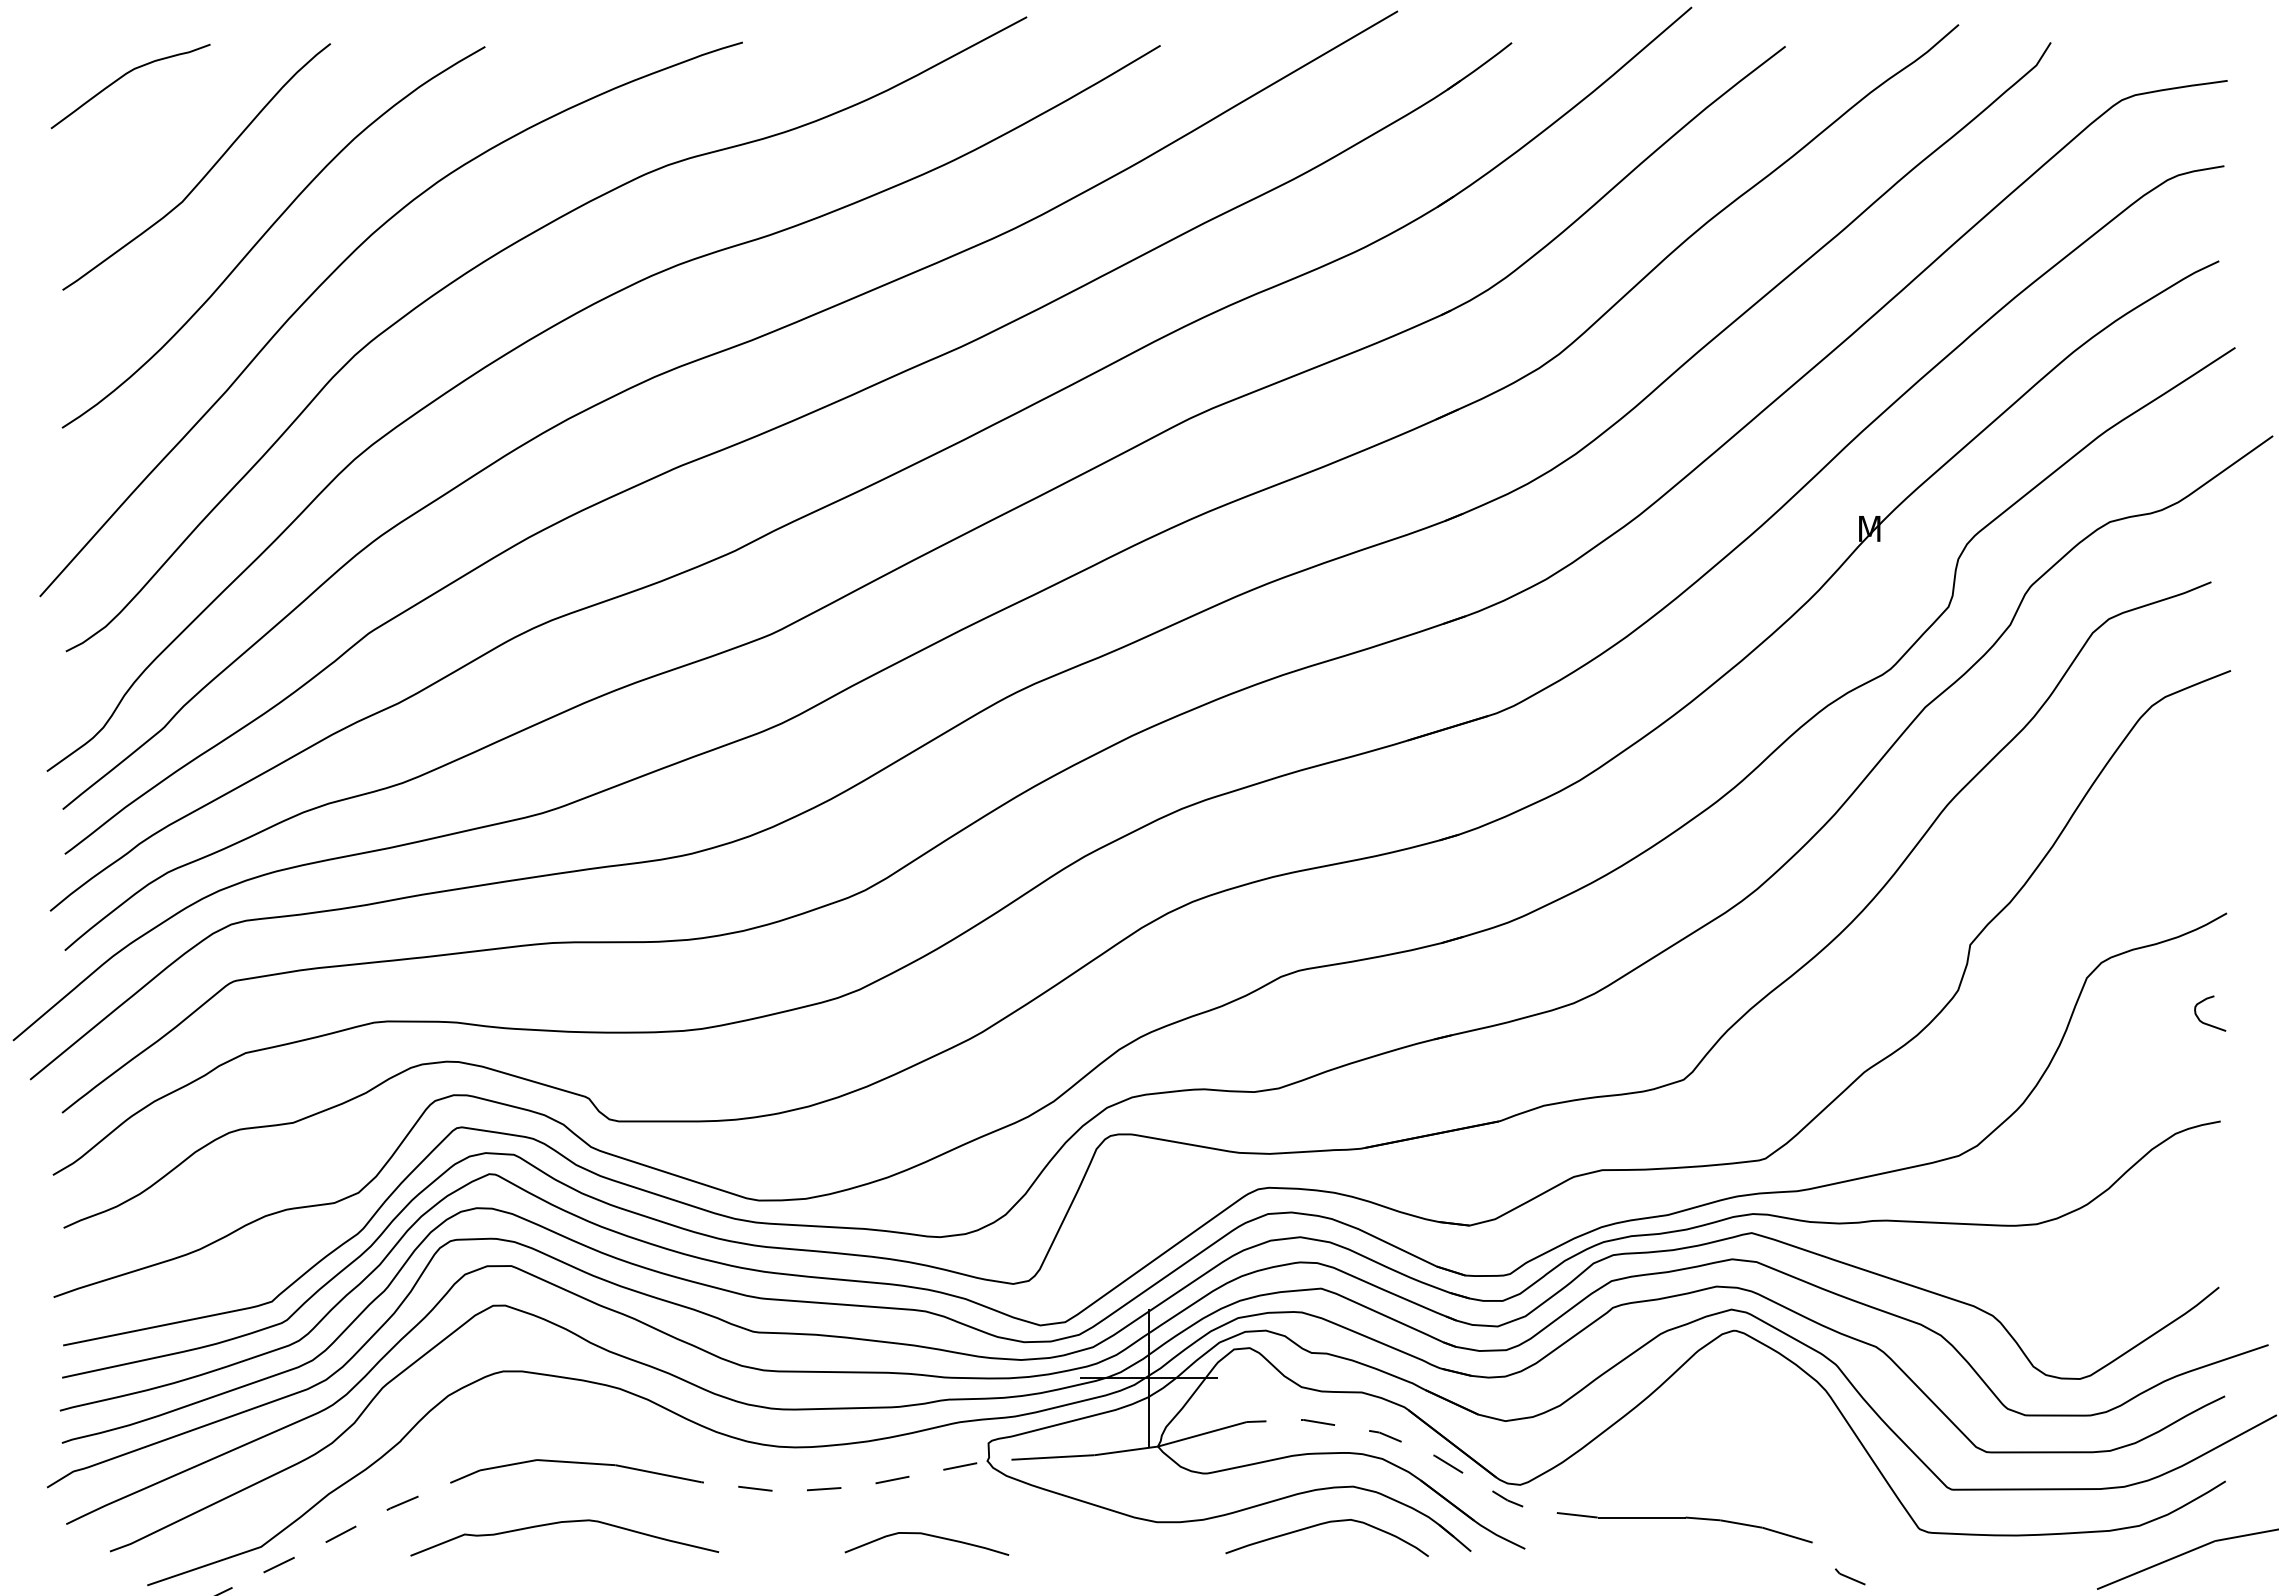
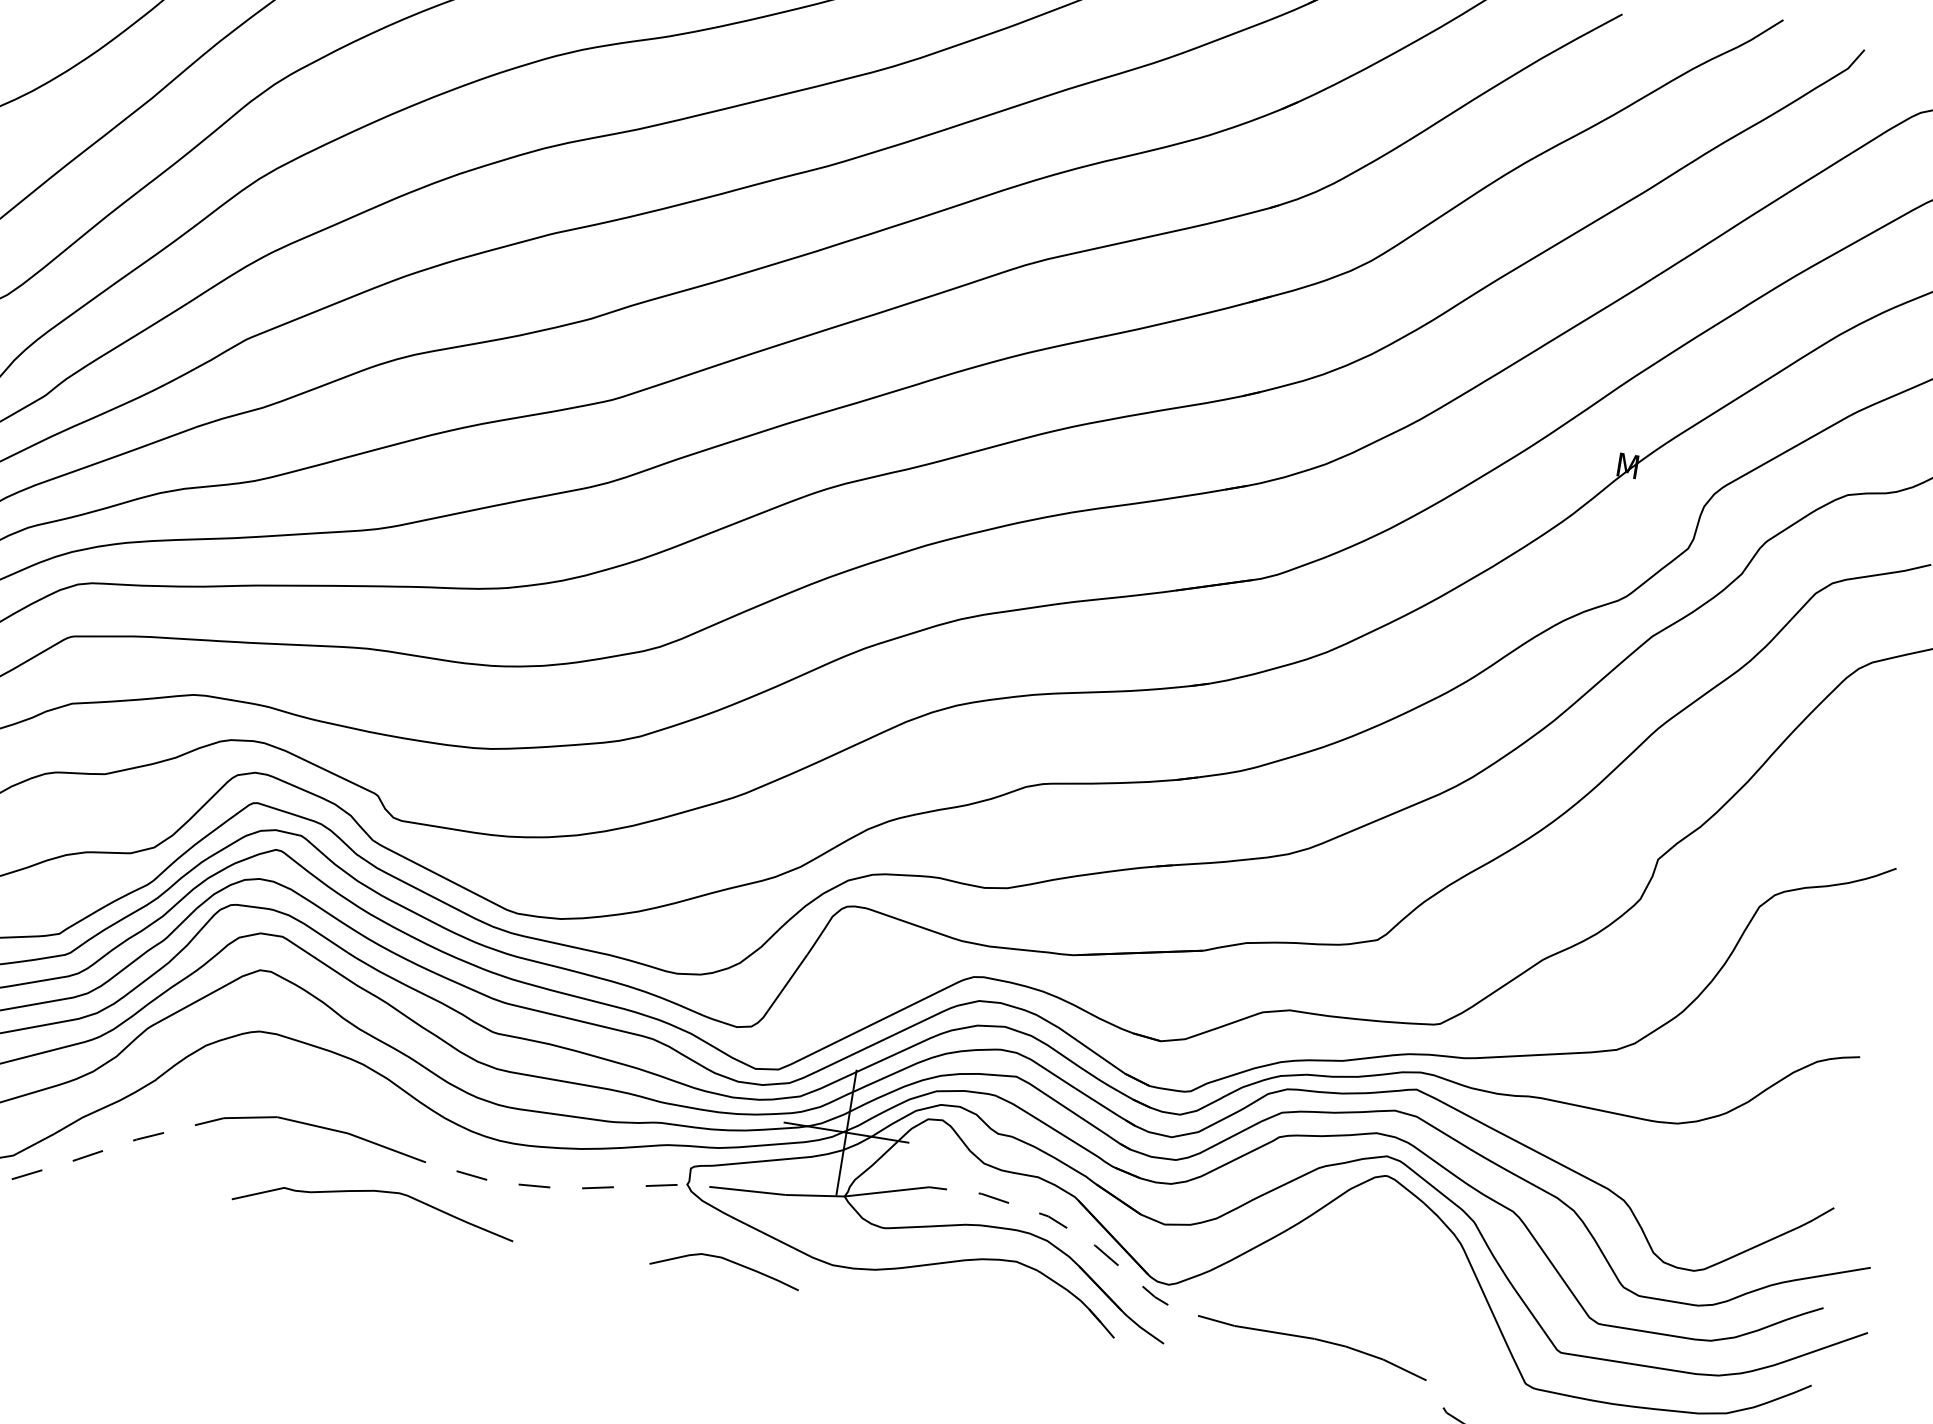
curve: (2208, 1023) -> (1863, 966), removed
curve: (560, 1523) -> (373, 1191), moved
curve: (1324, 1524) -> (984, 1291), removed
curve: (929, 1536) -> (728, 1261), moved

